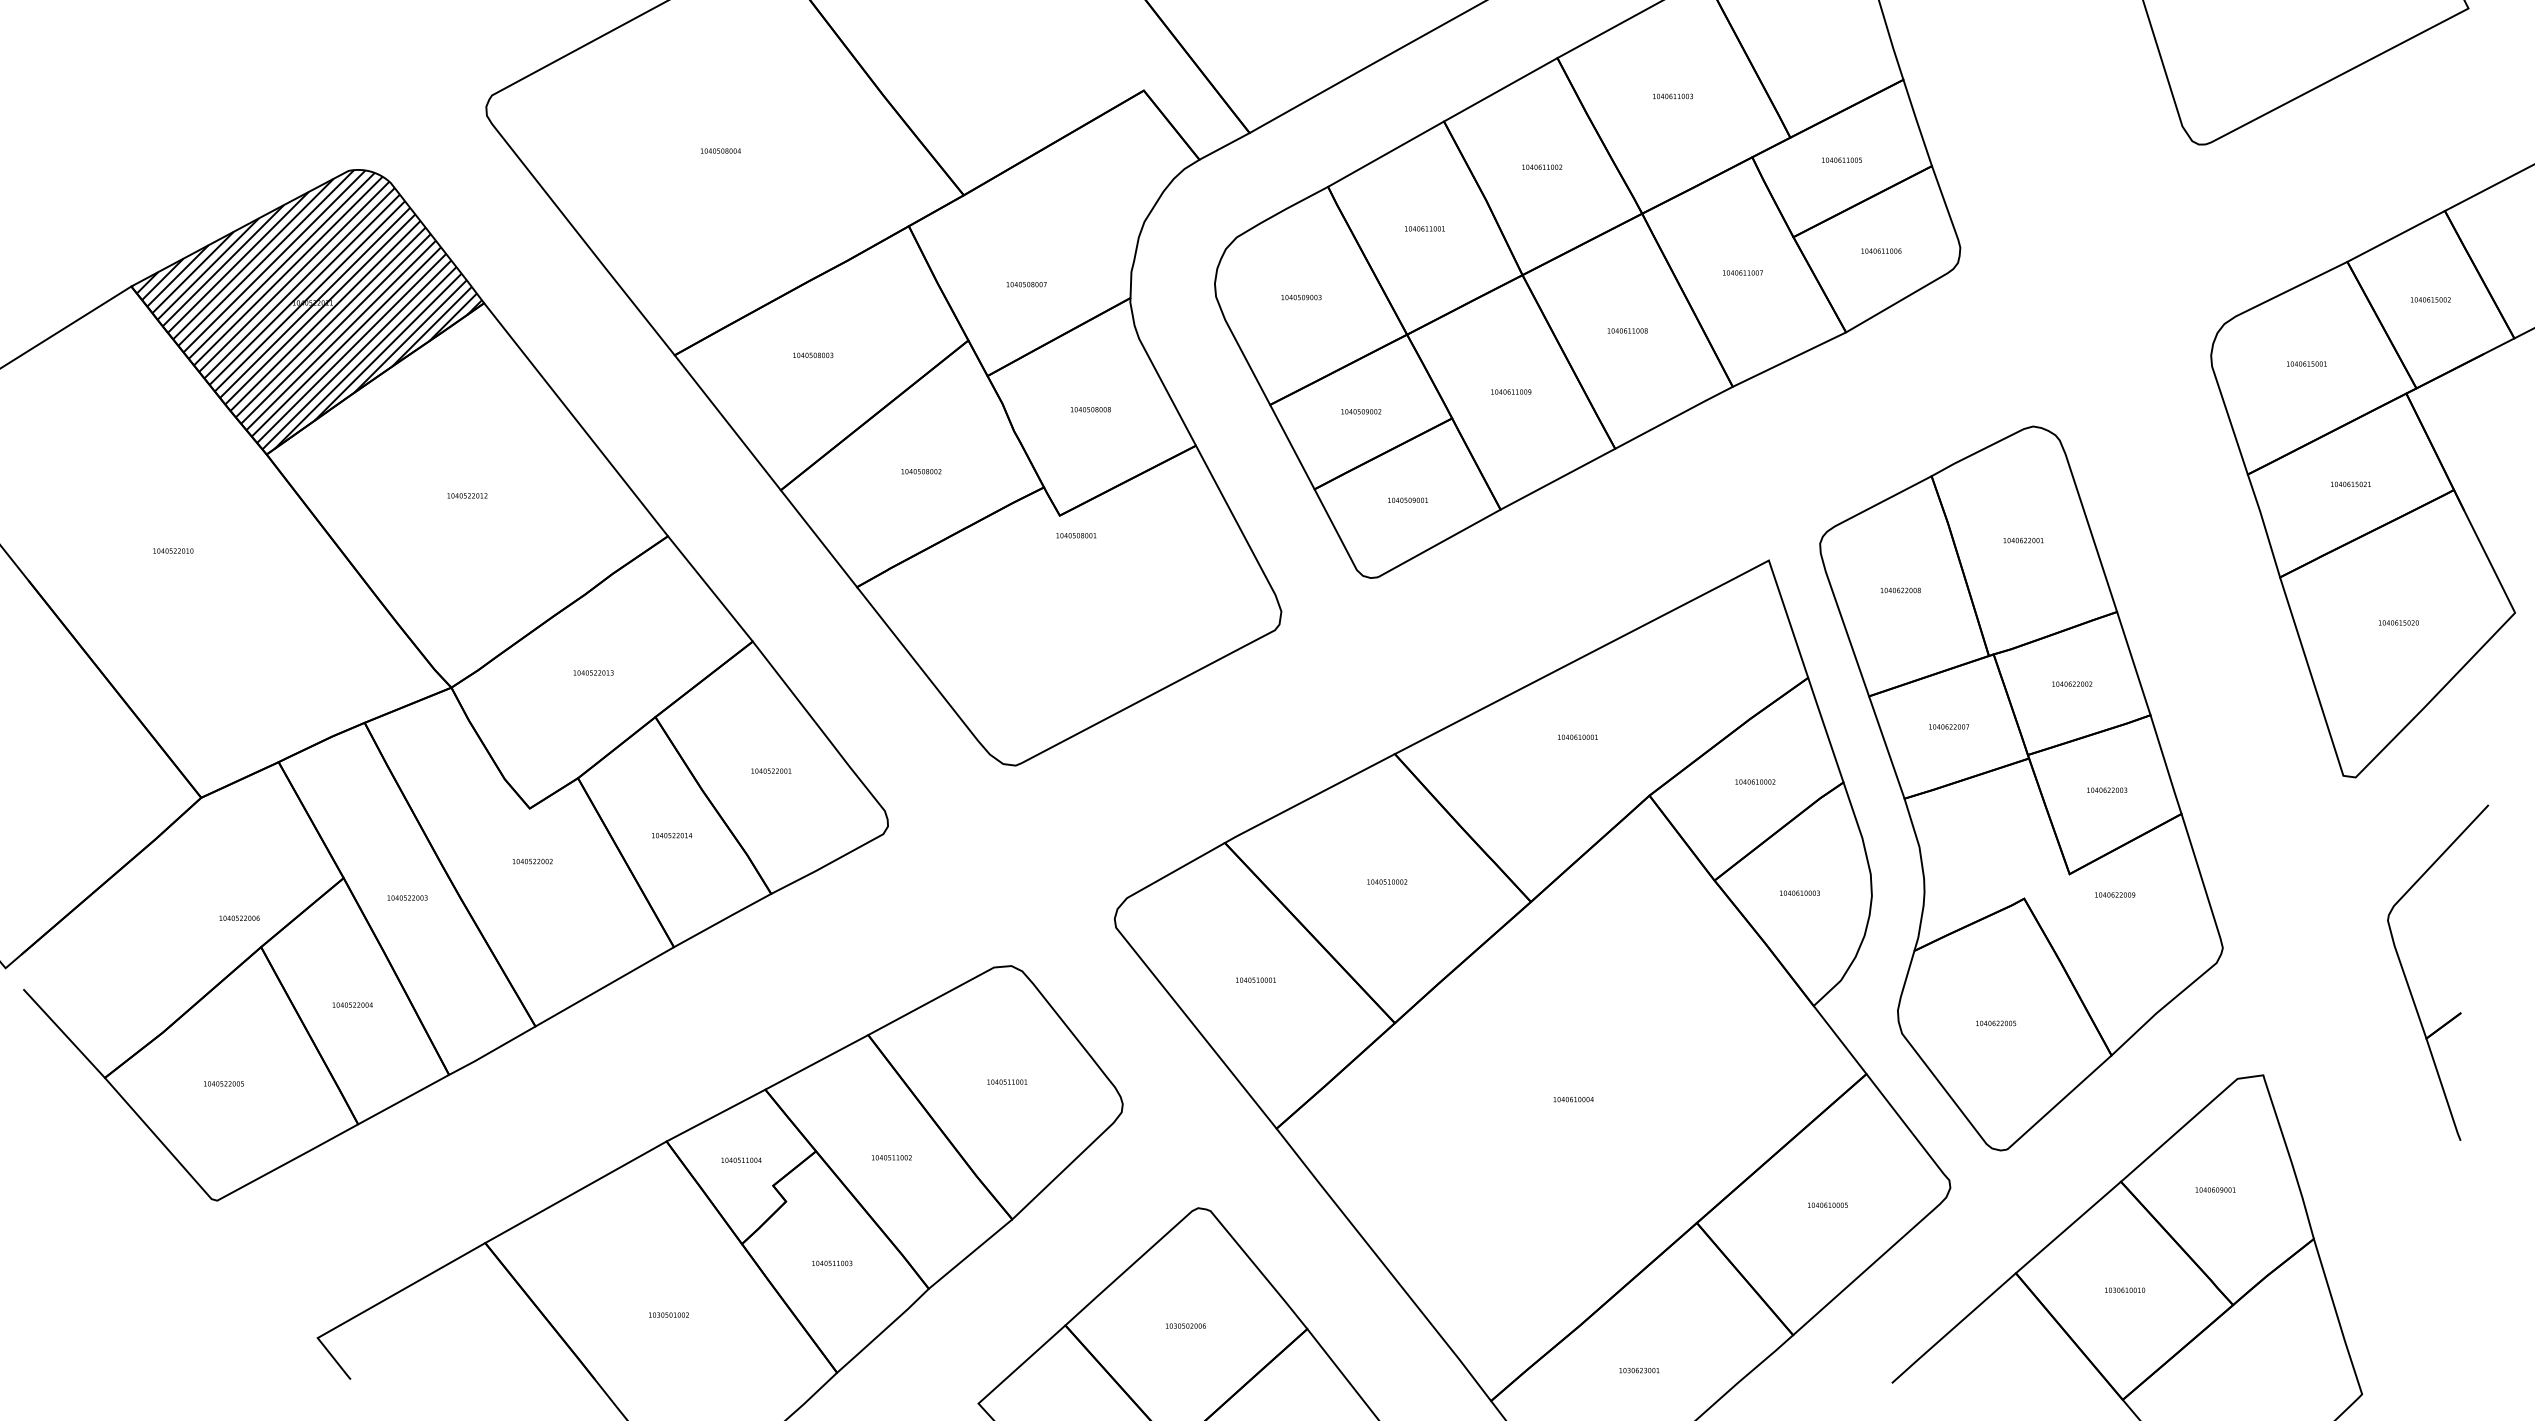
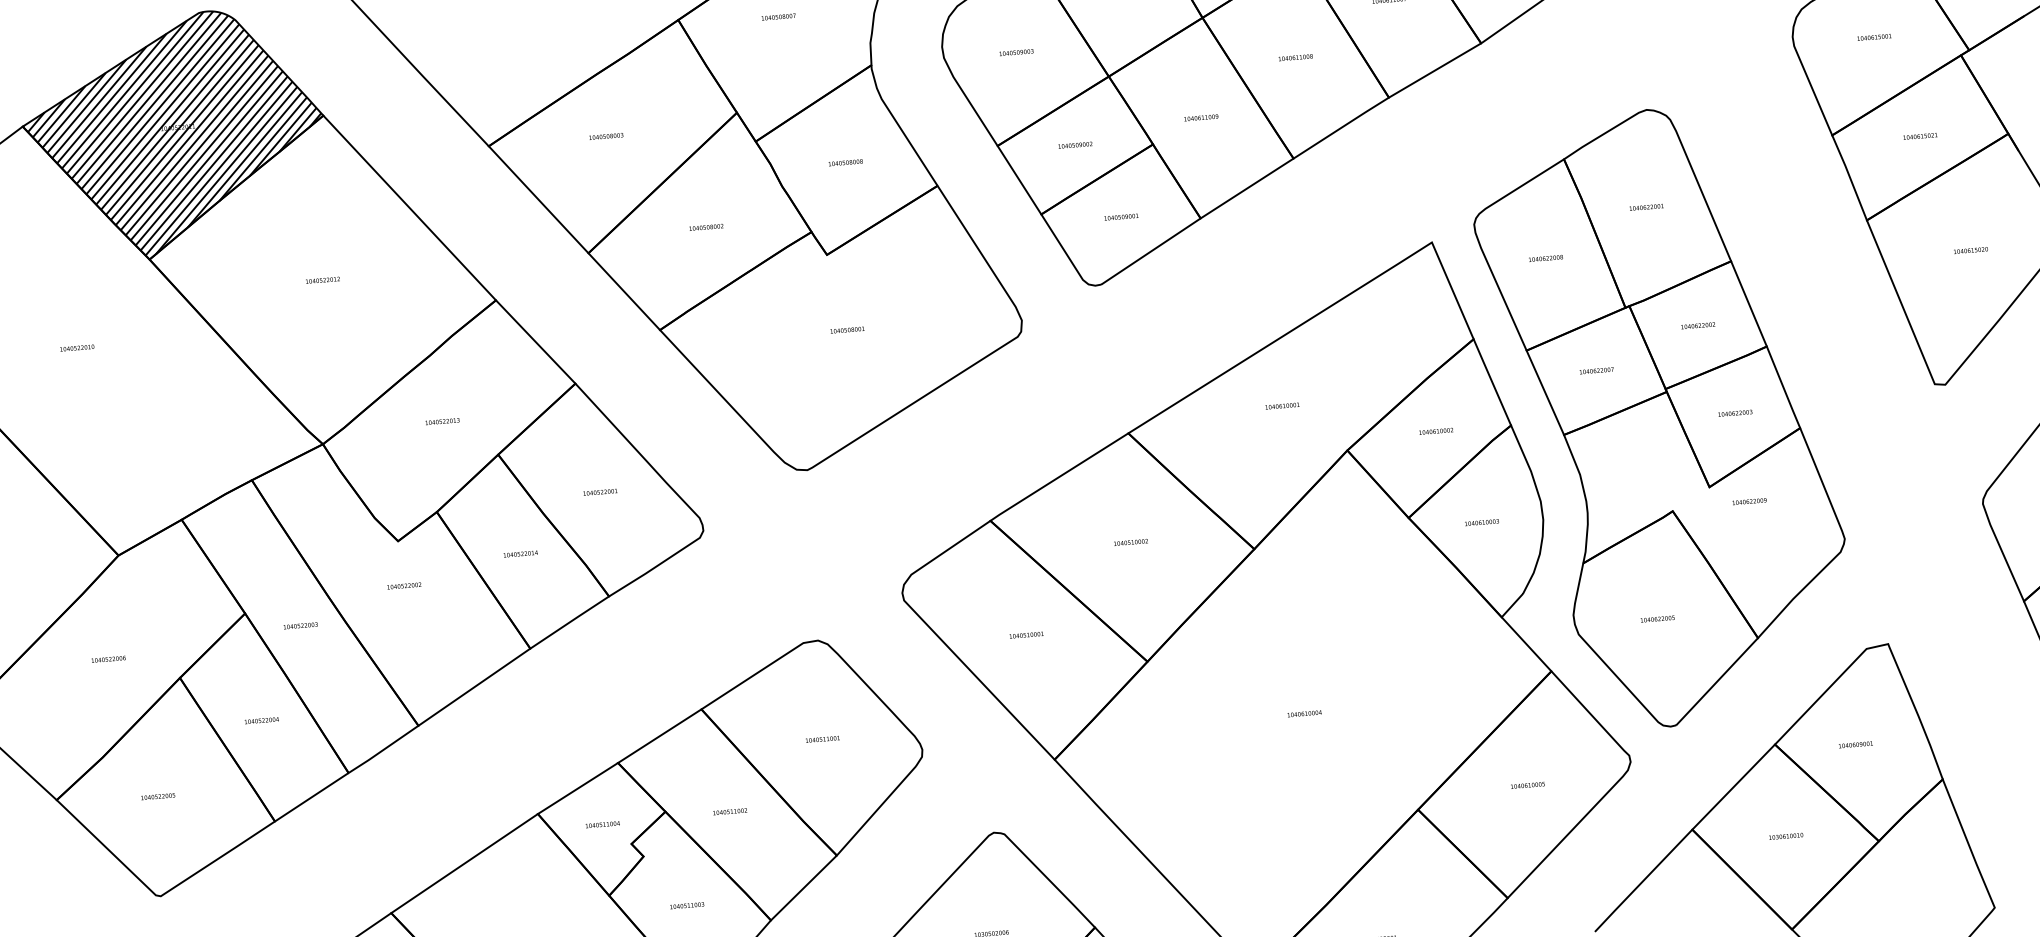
text: (1026, 284) -> (778, 17), moved
text: (1076, 535) -> (847, 329), moved
text: (239, 917) -> (108, 658), moved

